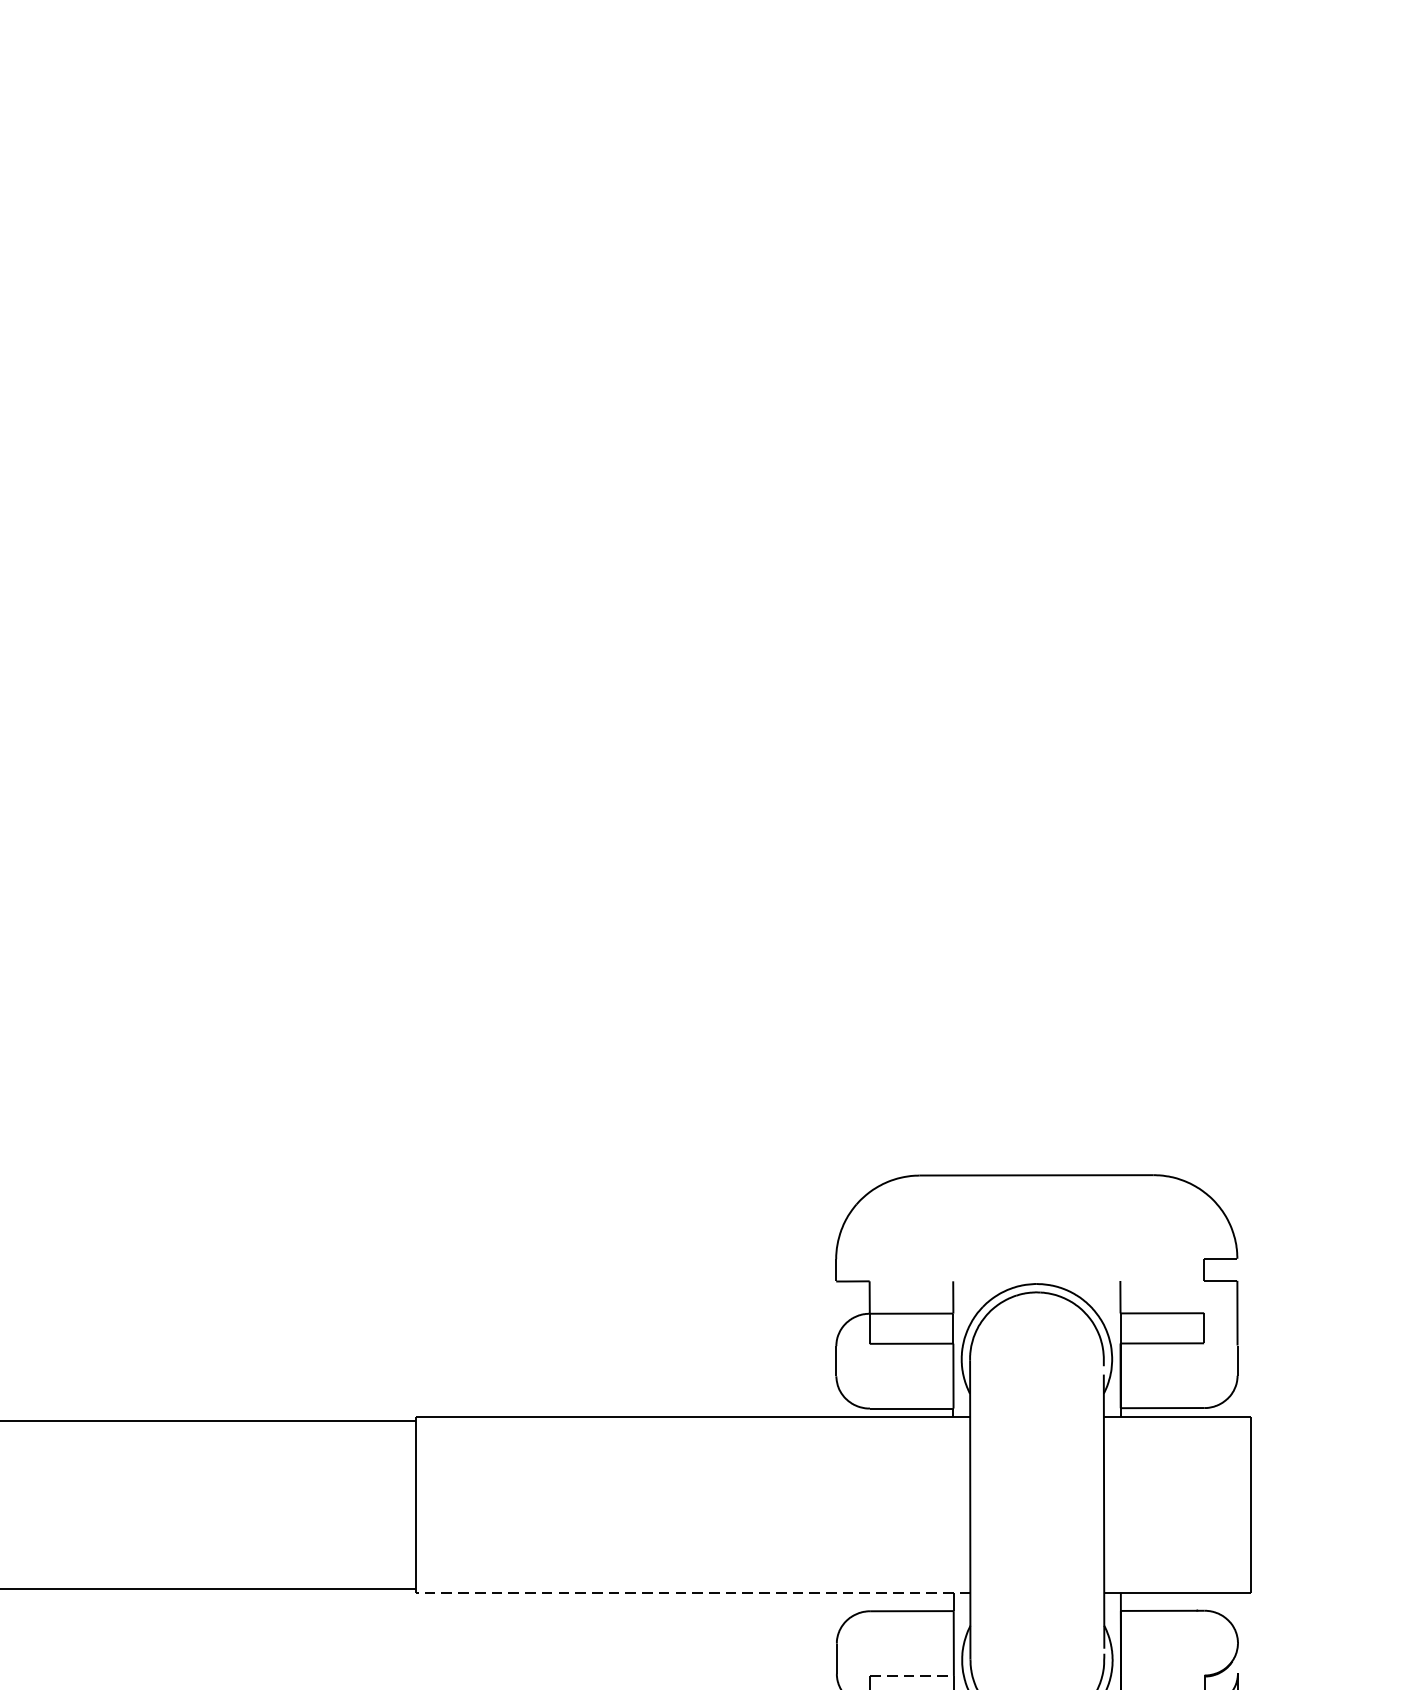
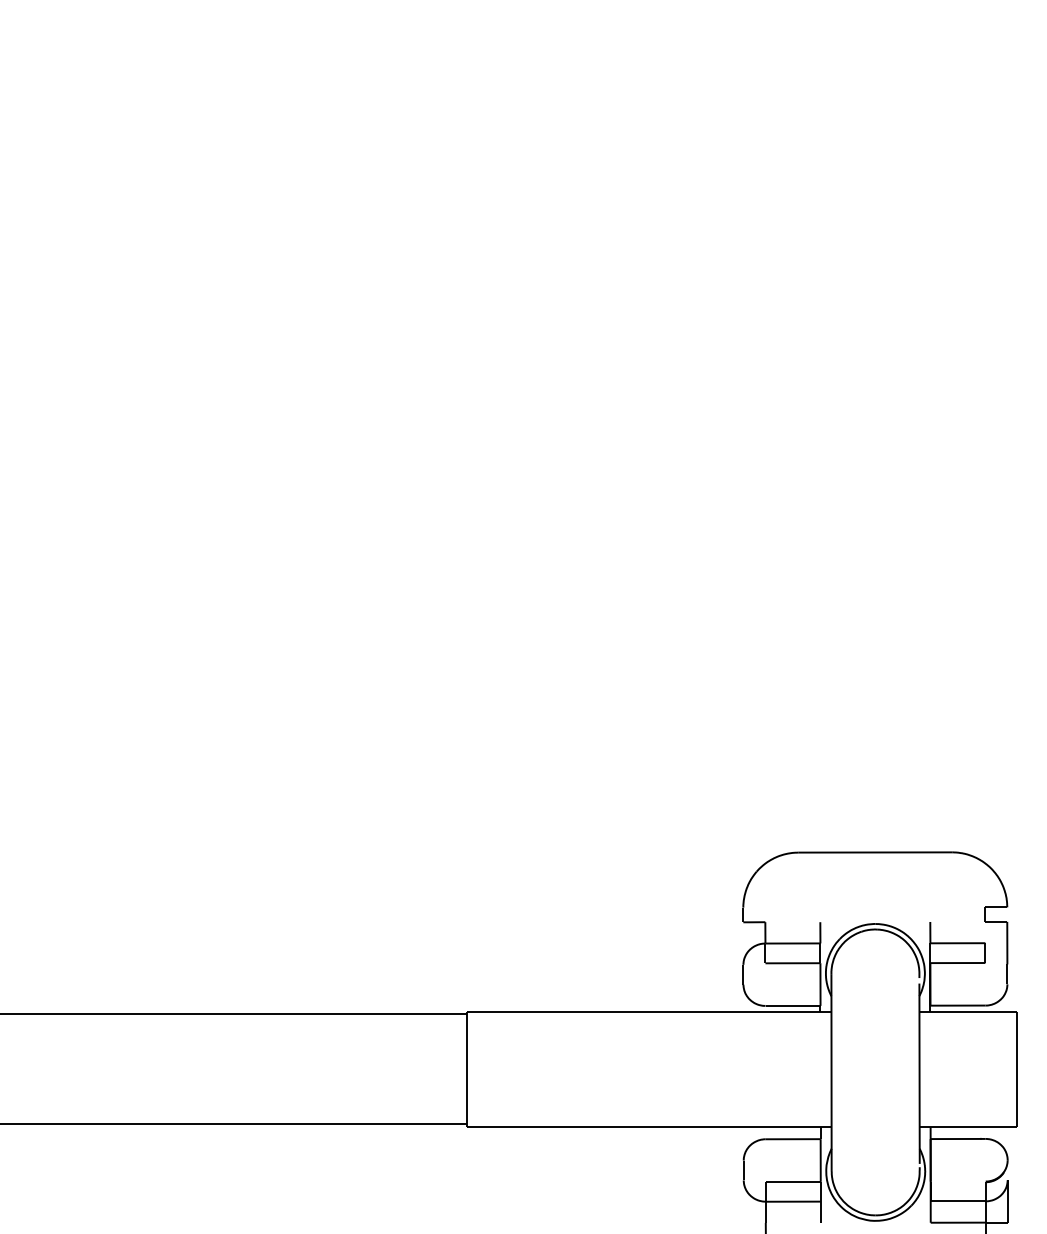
line: (692, 1593) -> (648, 1127), dashed -> solid
line: (912, 1675) -> (793, 1181), dashed -> solid

